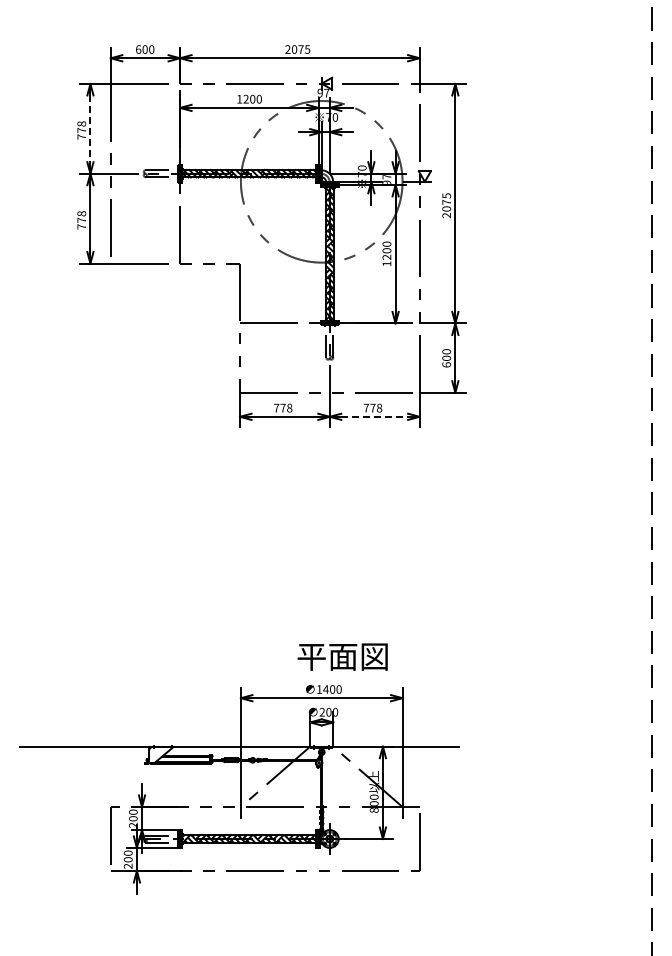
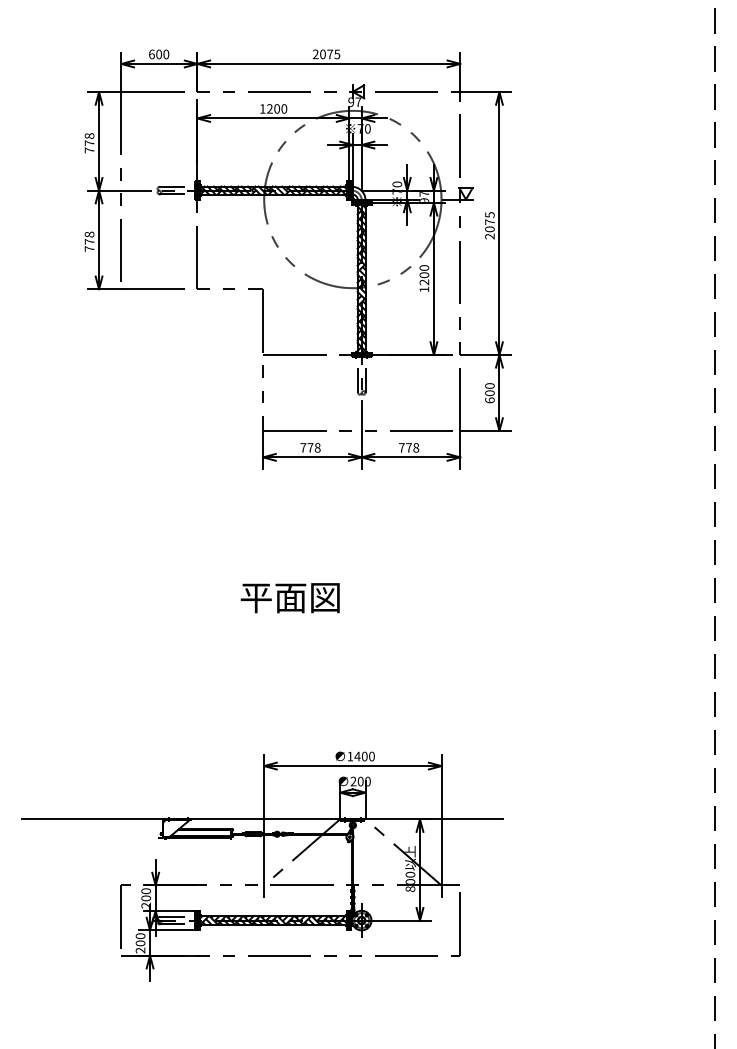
line: (90, 129) -> (99, 142), dashed -> solid
line: (375, 416) -> (411, 457), dashed -> solid
text: (342, 656) -> (290, 597), moved

